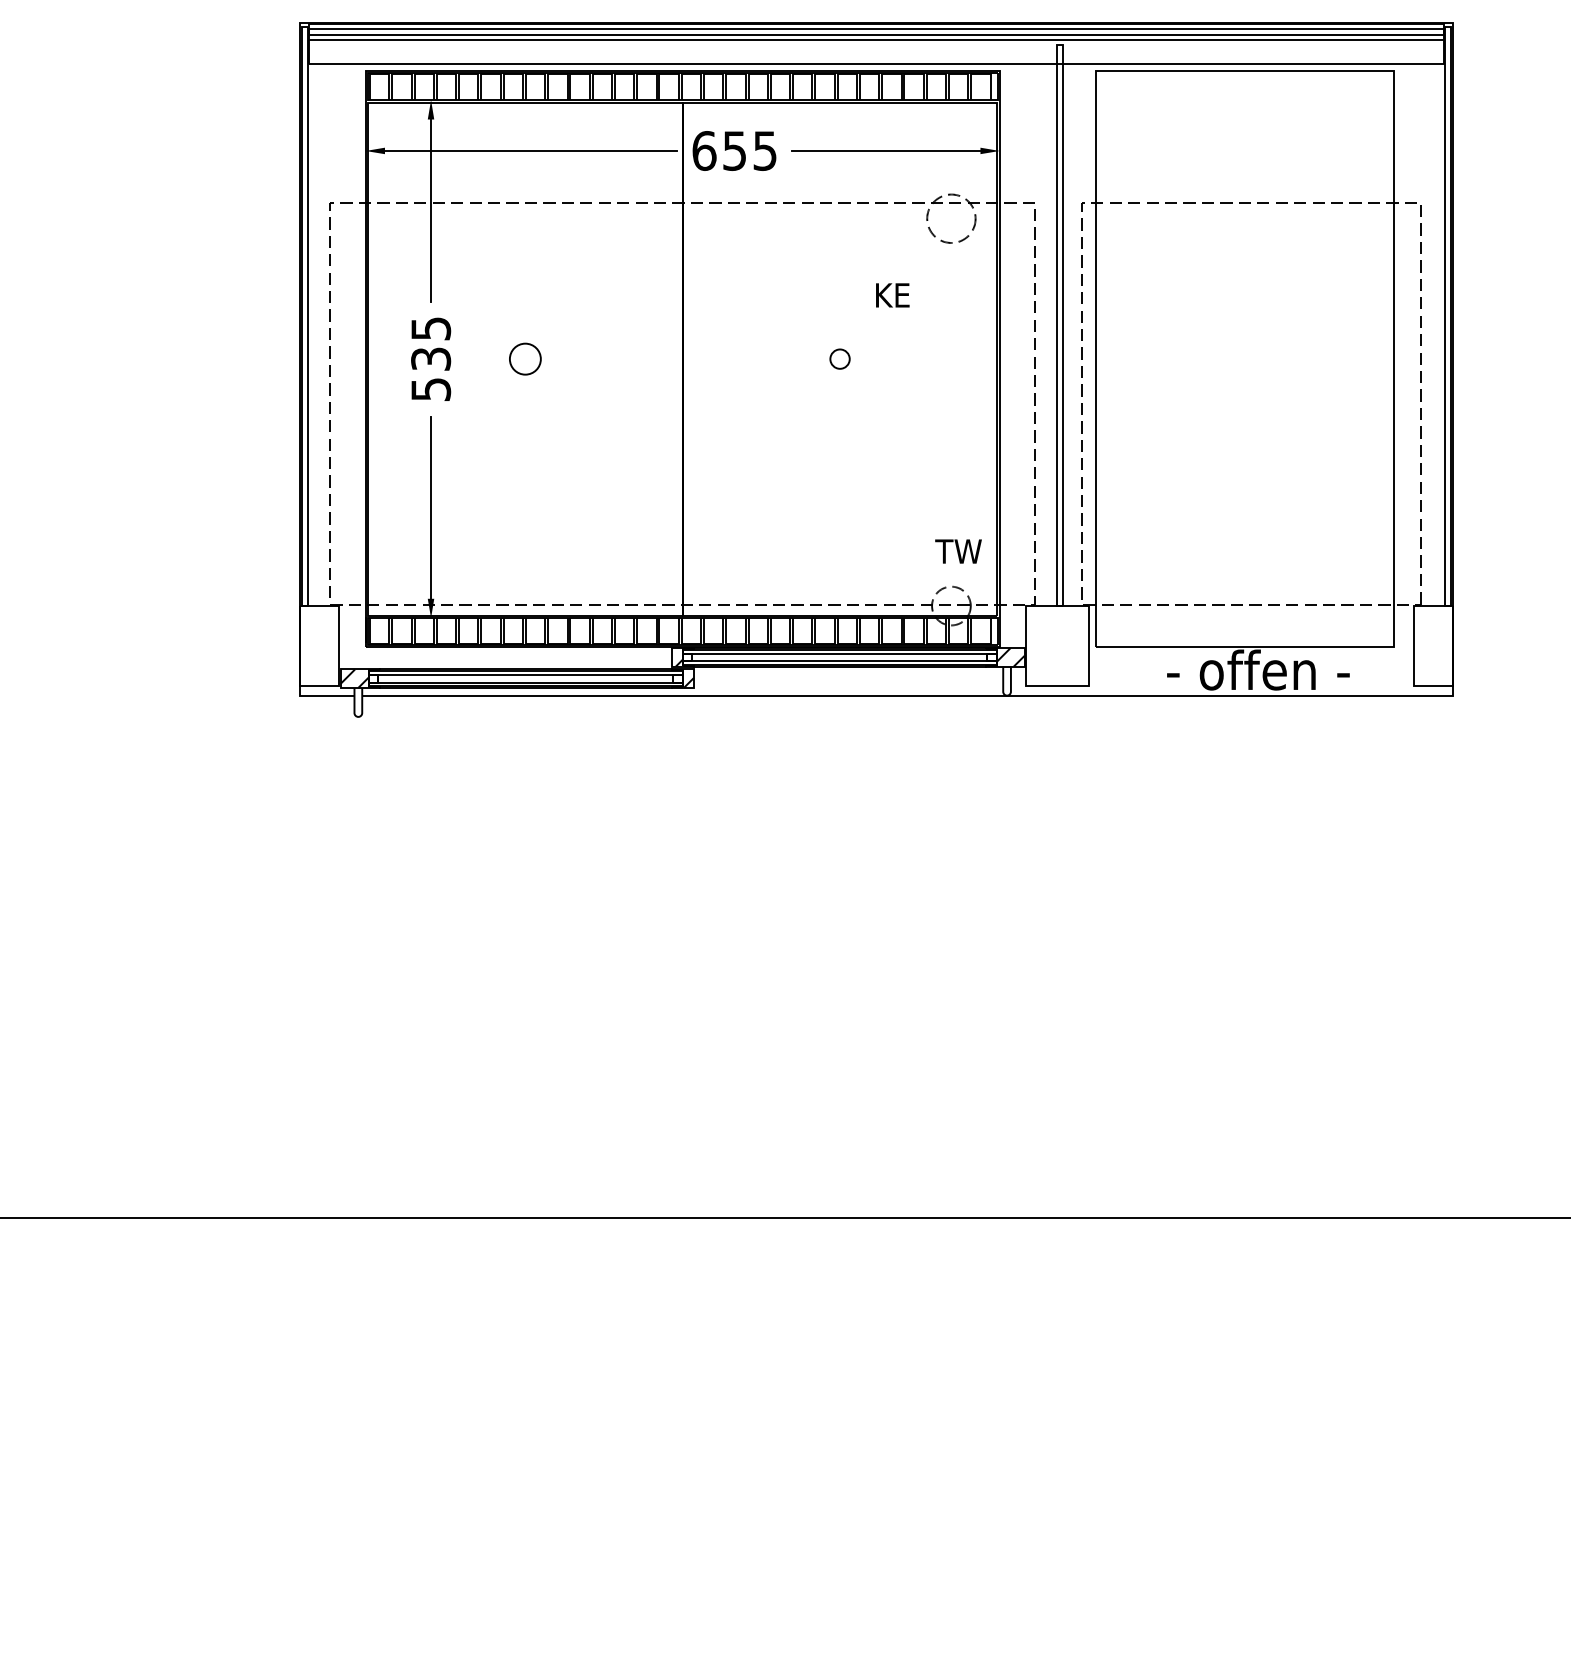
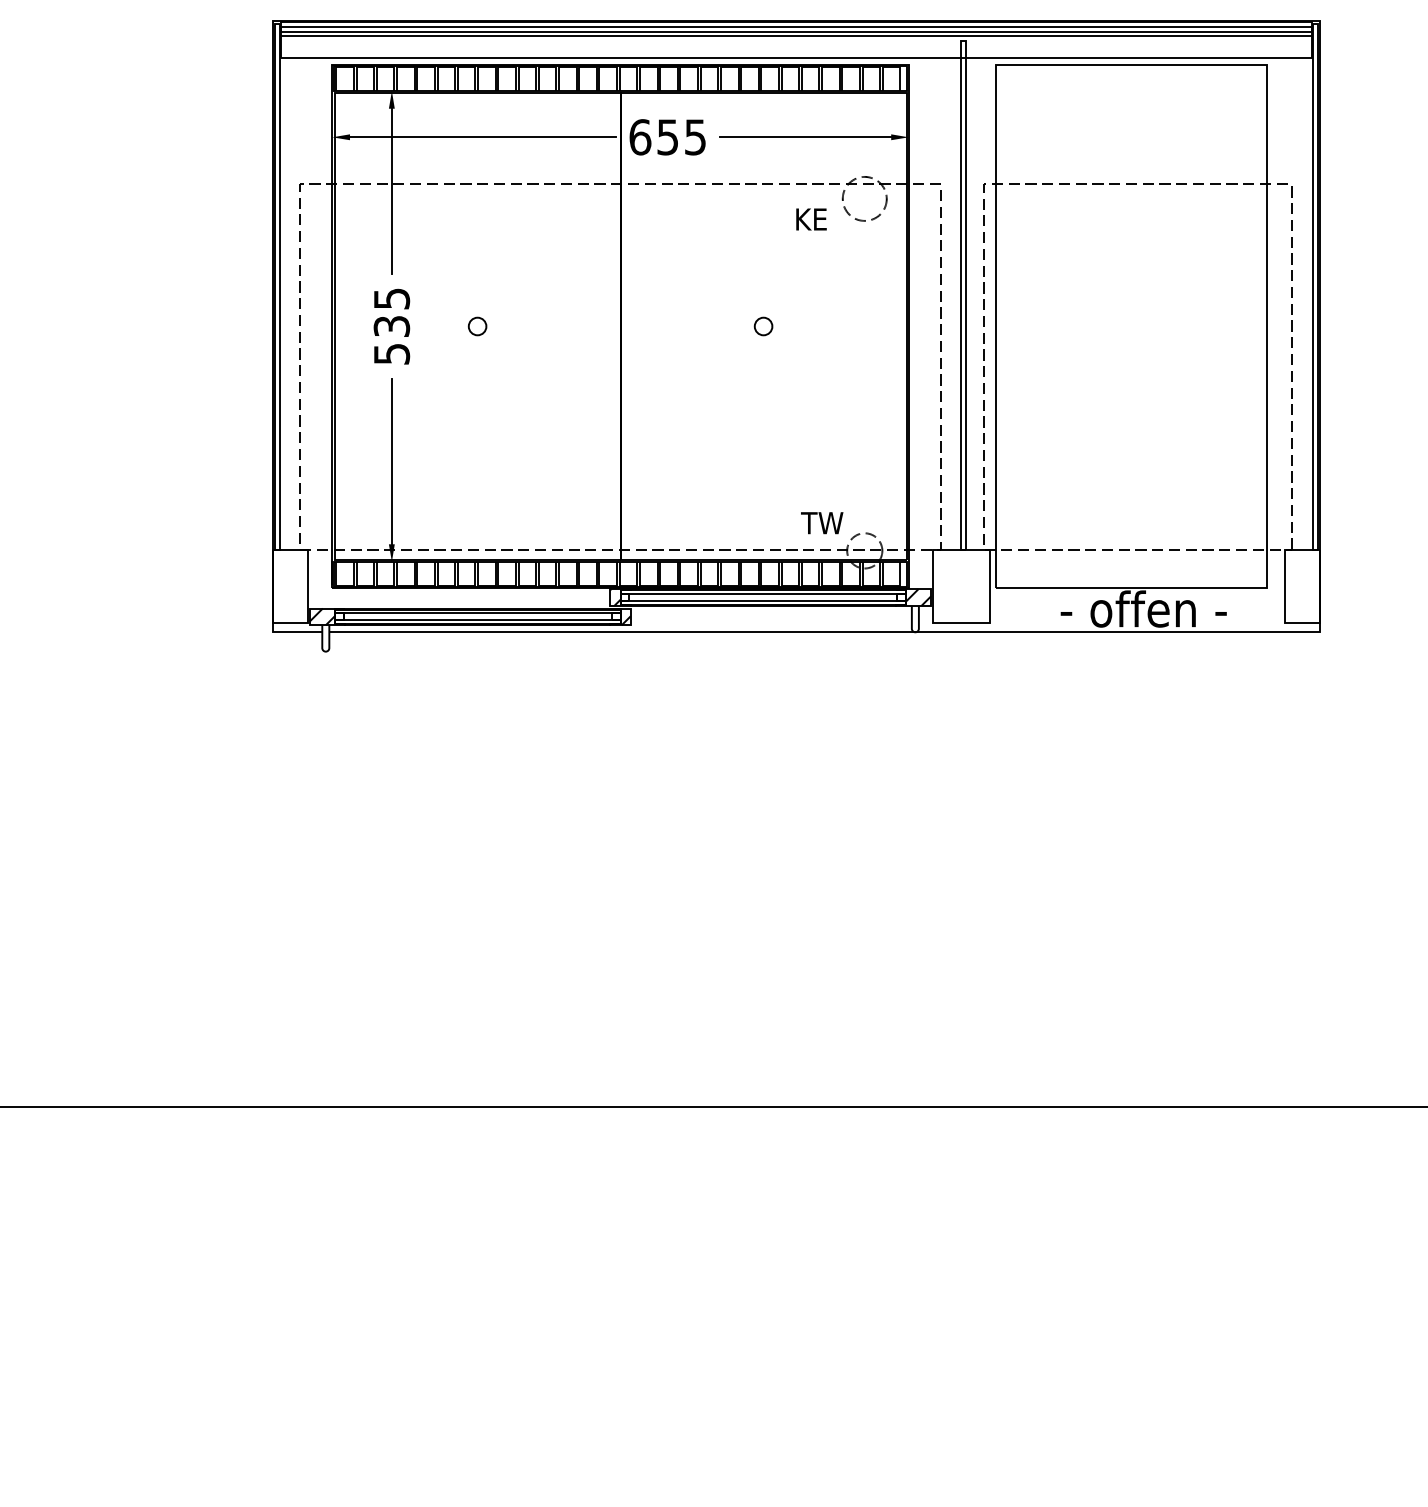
text: (892, 295) -> (811, 219), moved
circle: (525, 358) -> (477, 325), size x0.62
text: (958, 551) -> (822, 523), moved

